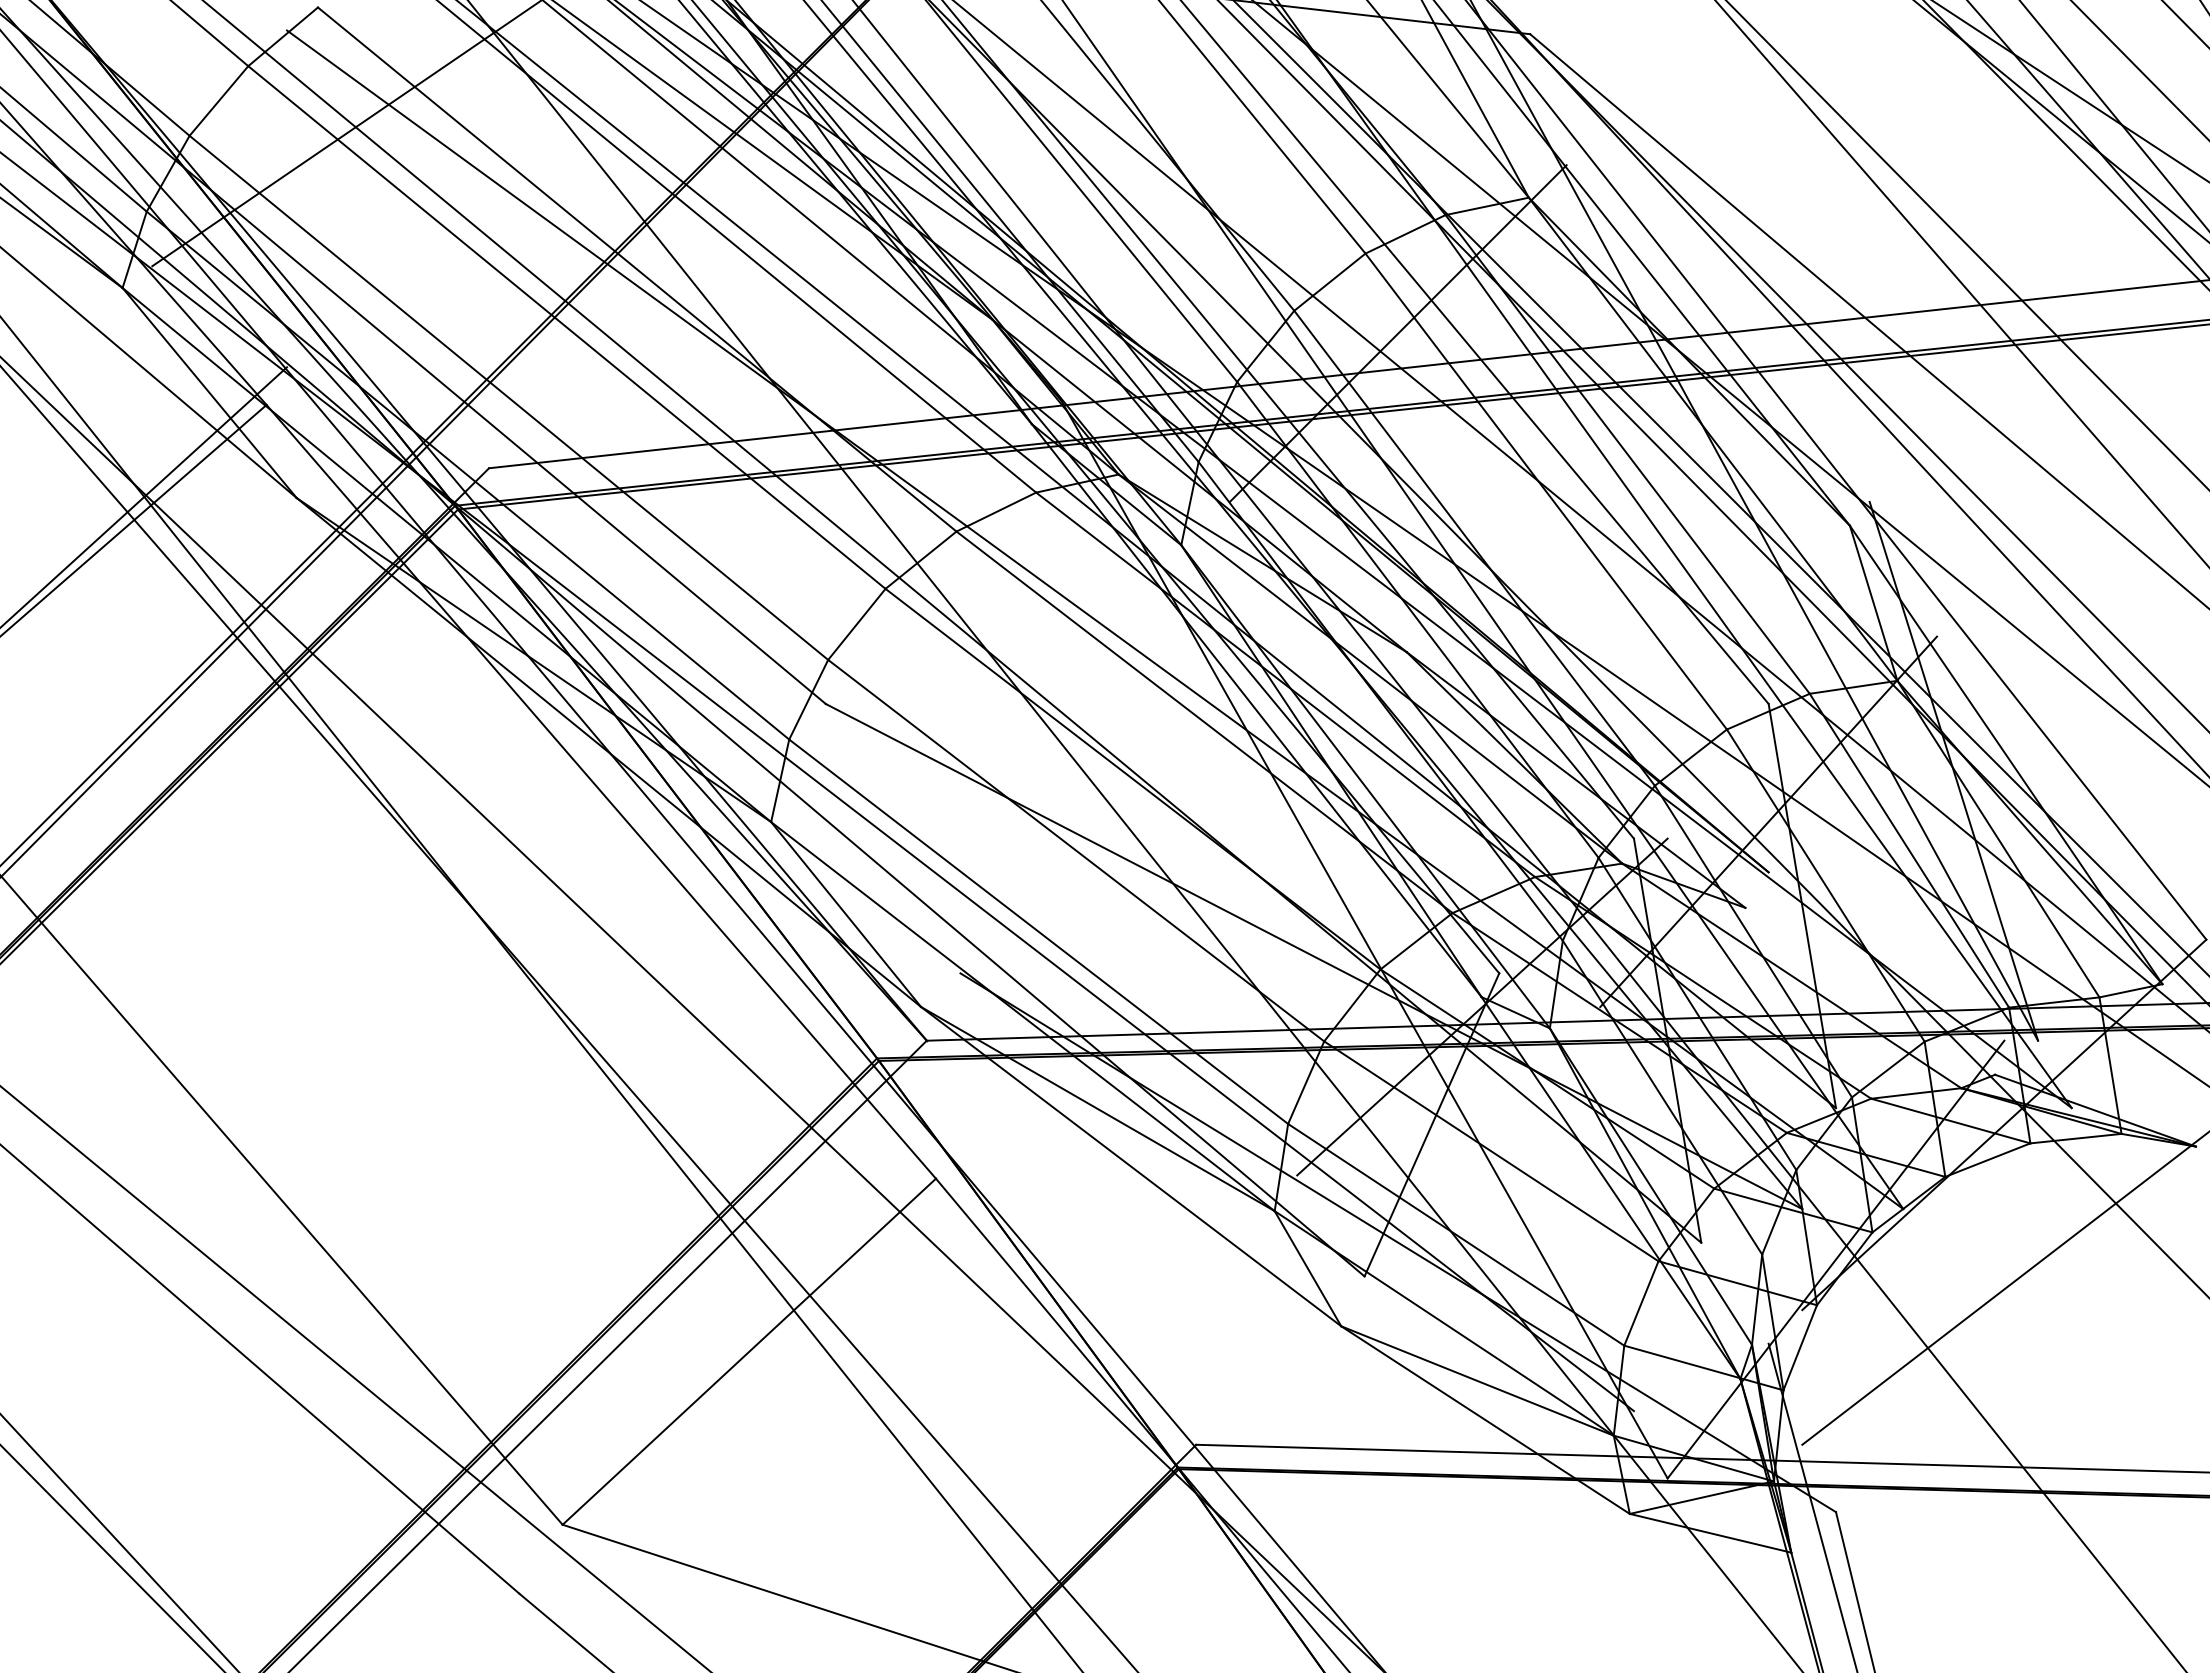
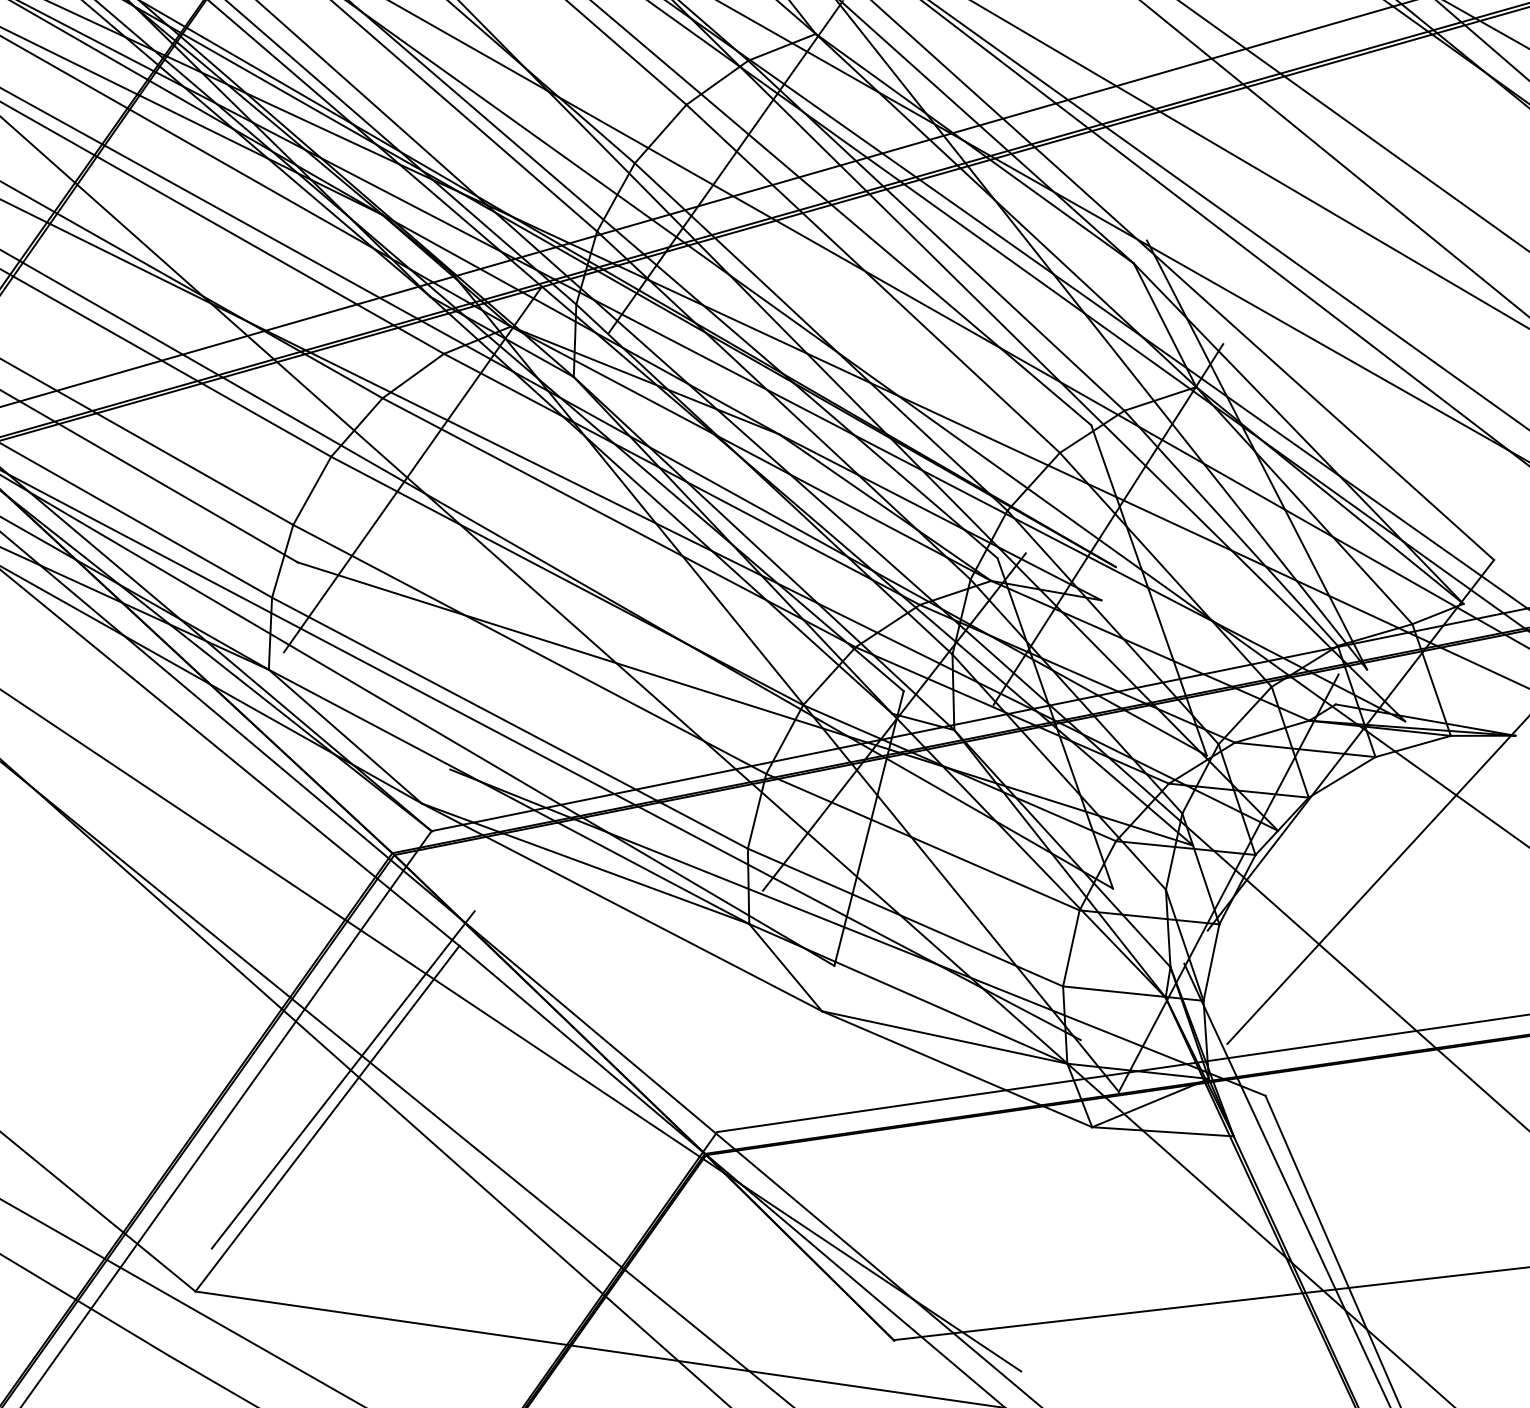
line: (977, 619) -> (413, 469), added
line: (775, 1309) -> (343, 1079), added

